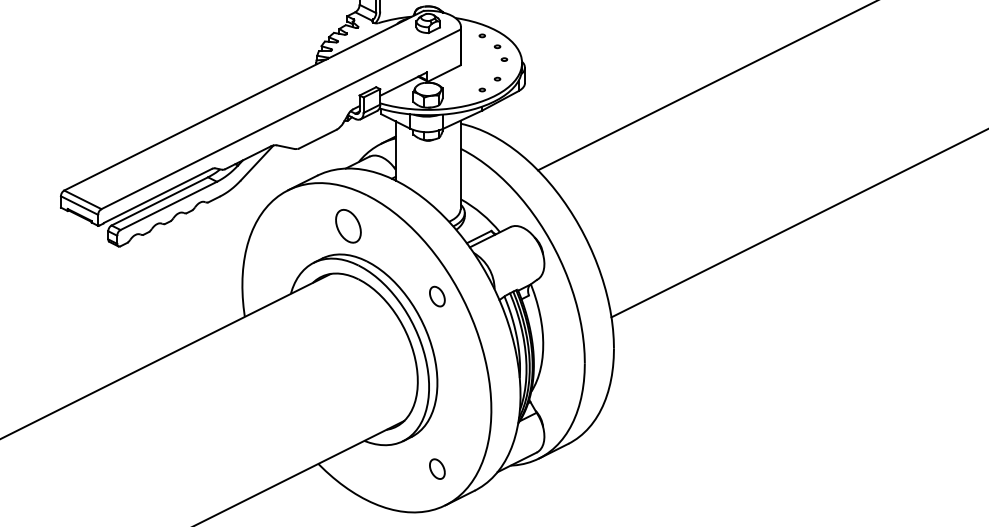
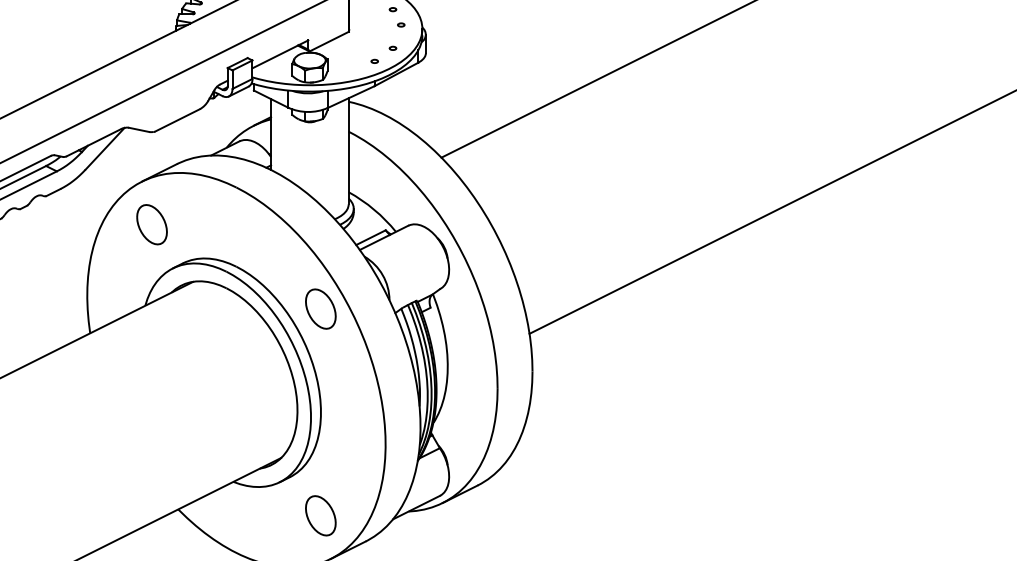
part: (348, 226) -> (152, 224), moved
part: (437, 296) -> (321, 308), size x1.67
part: (437, 468) -> (321, 514), size x1.67

